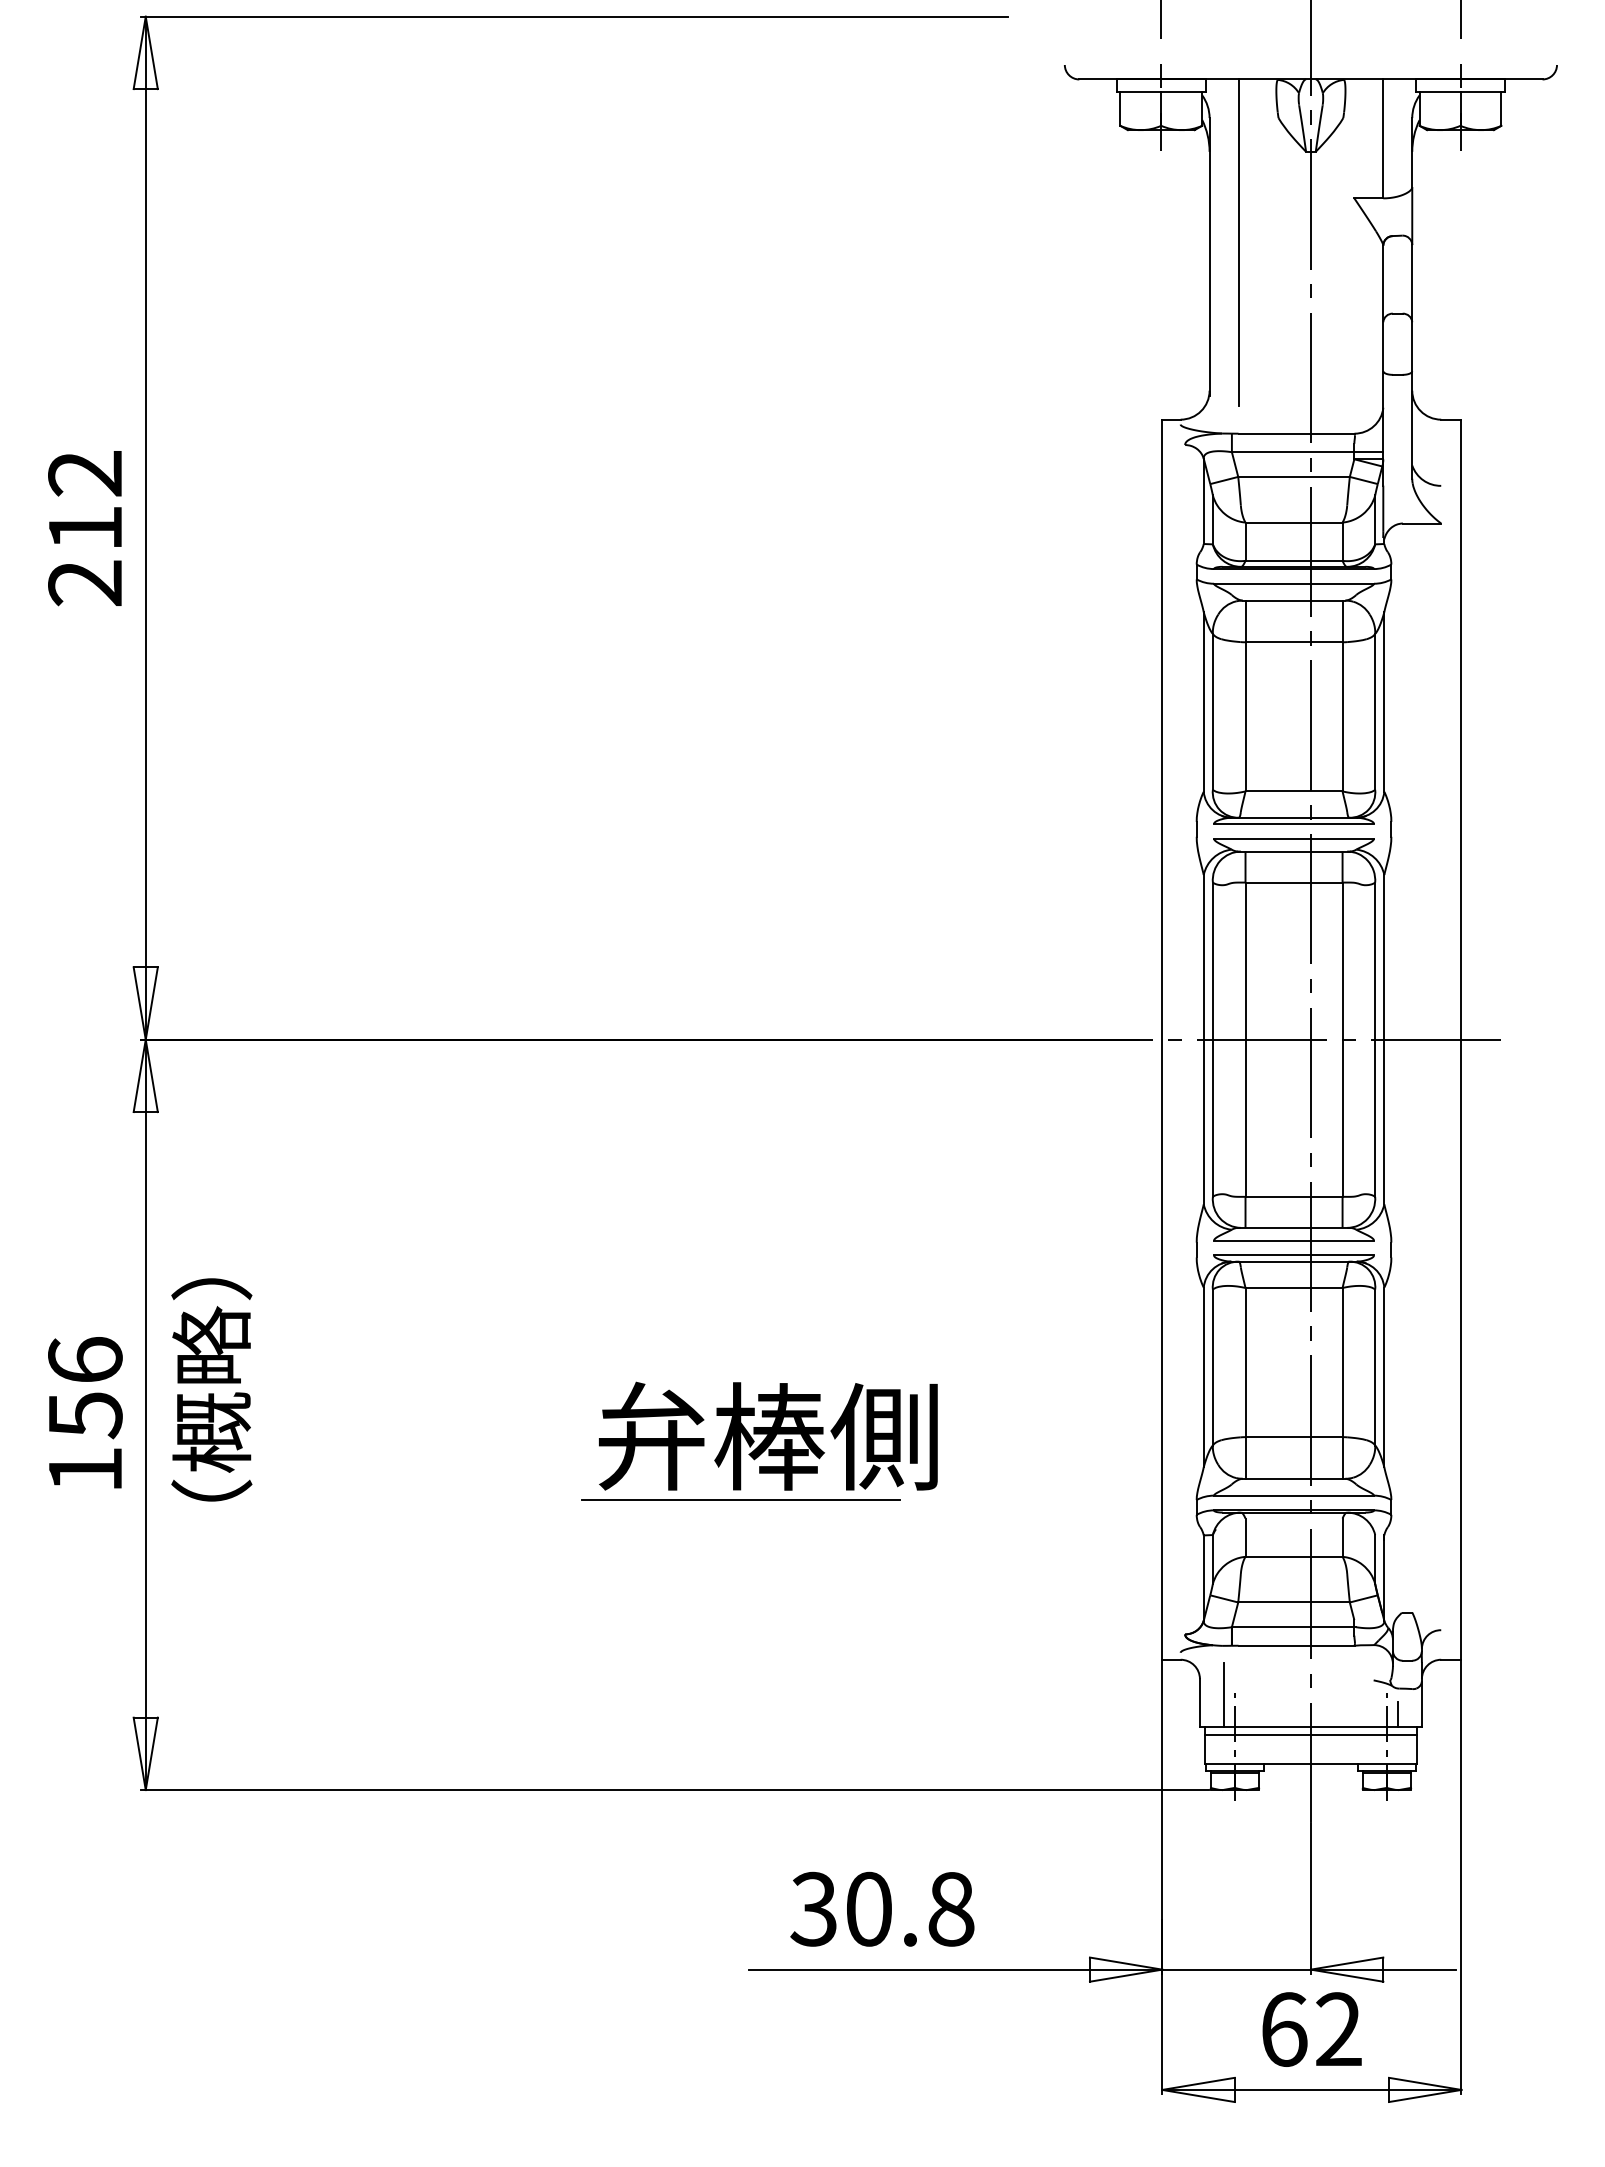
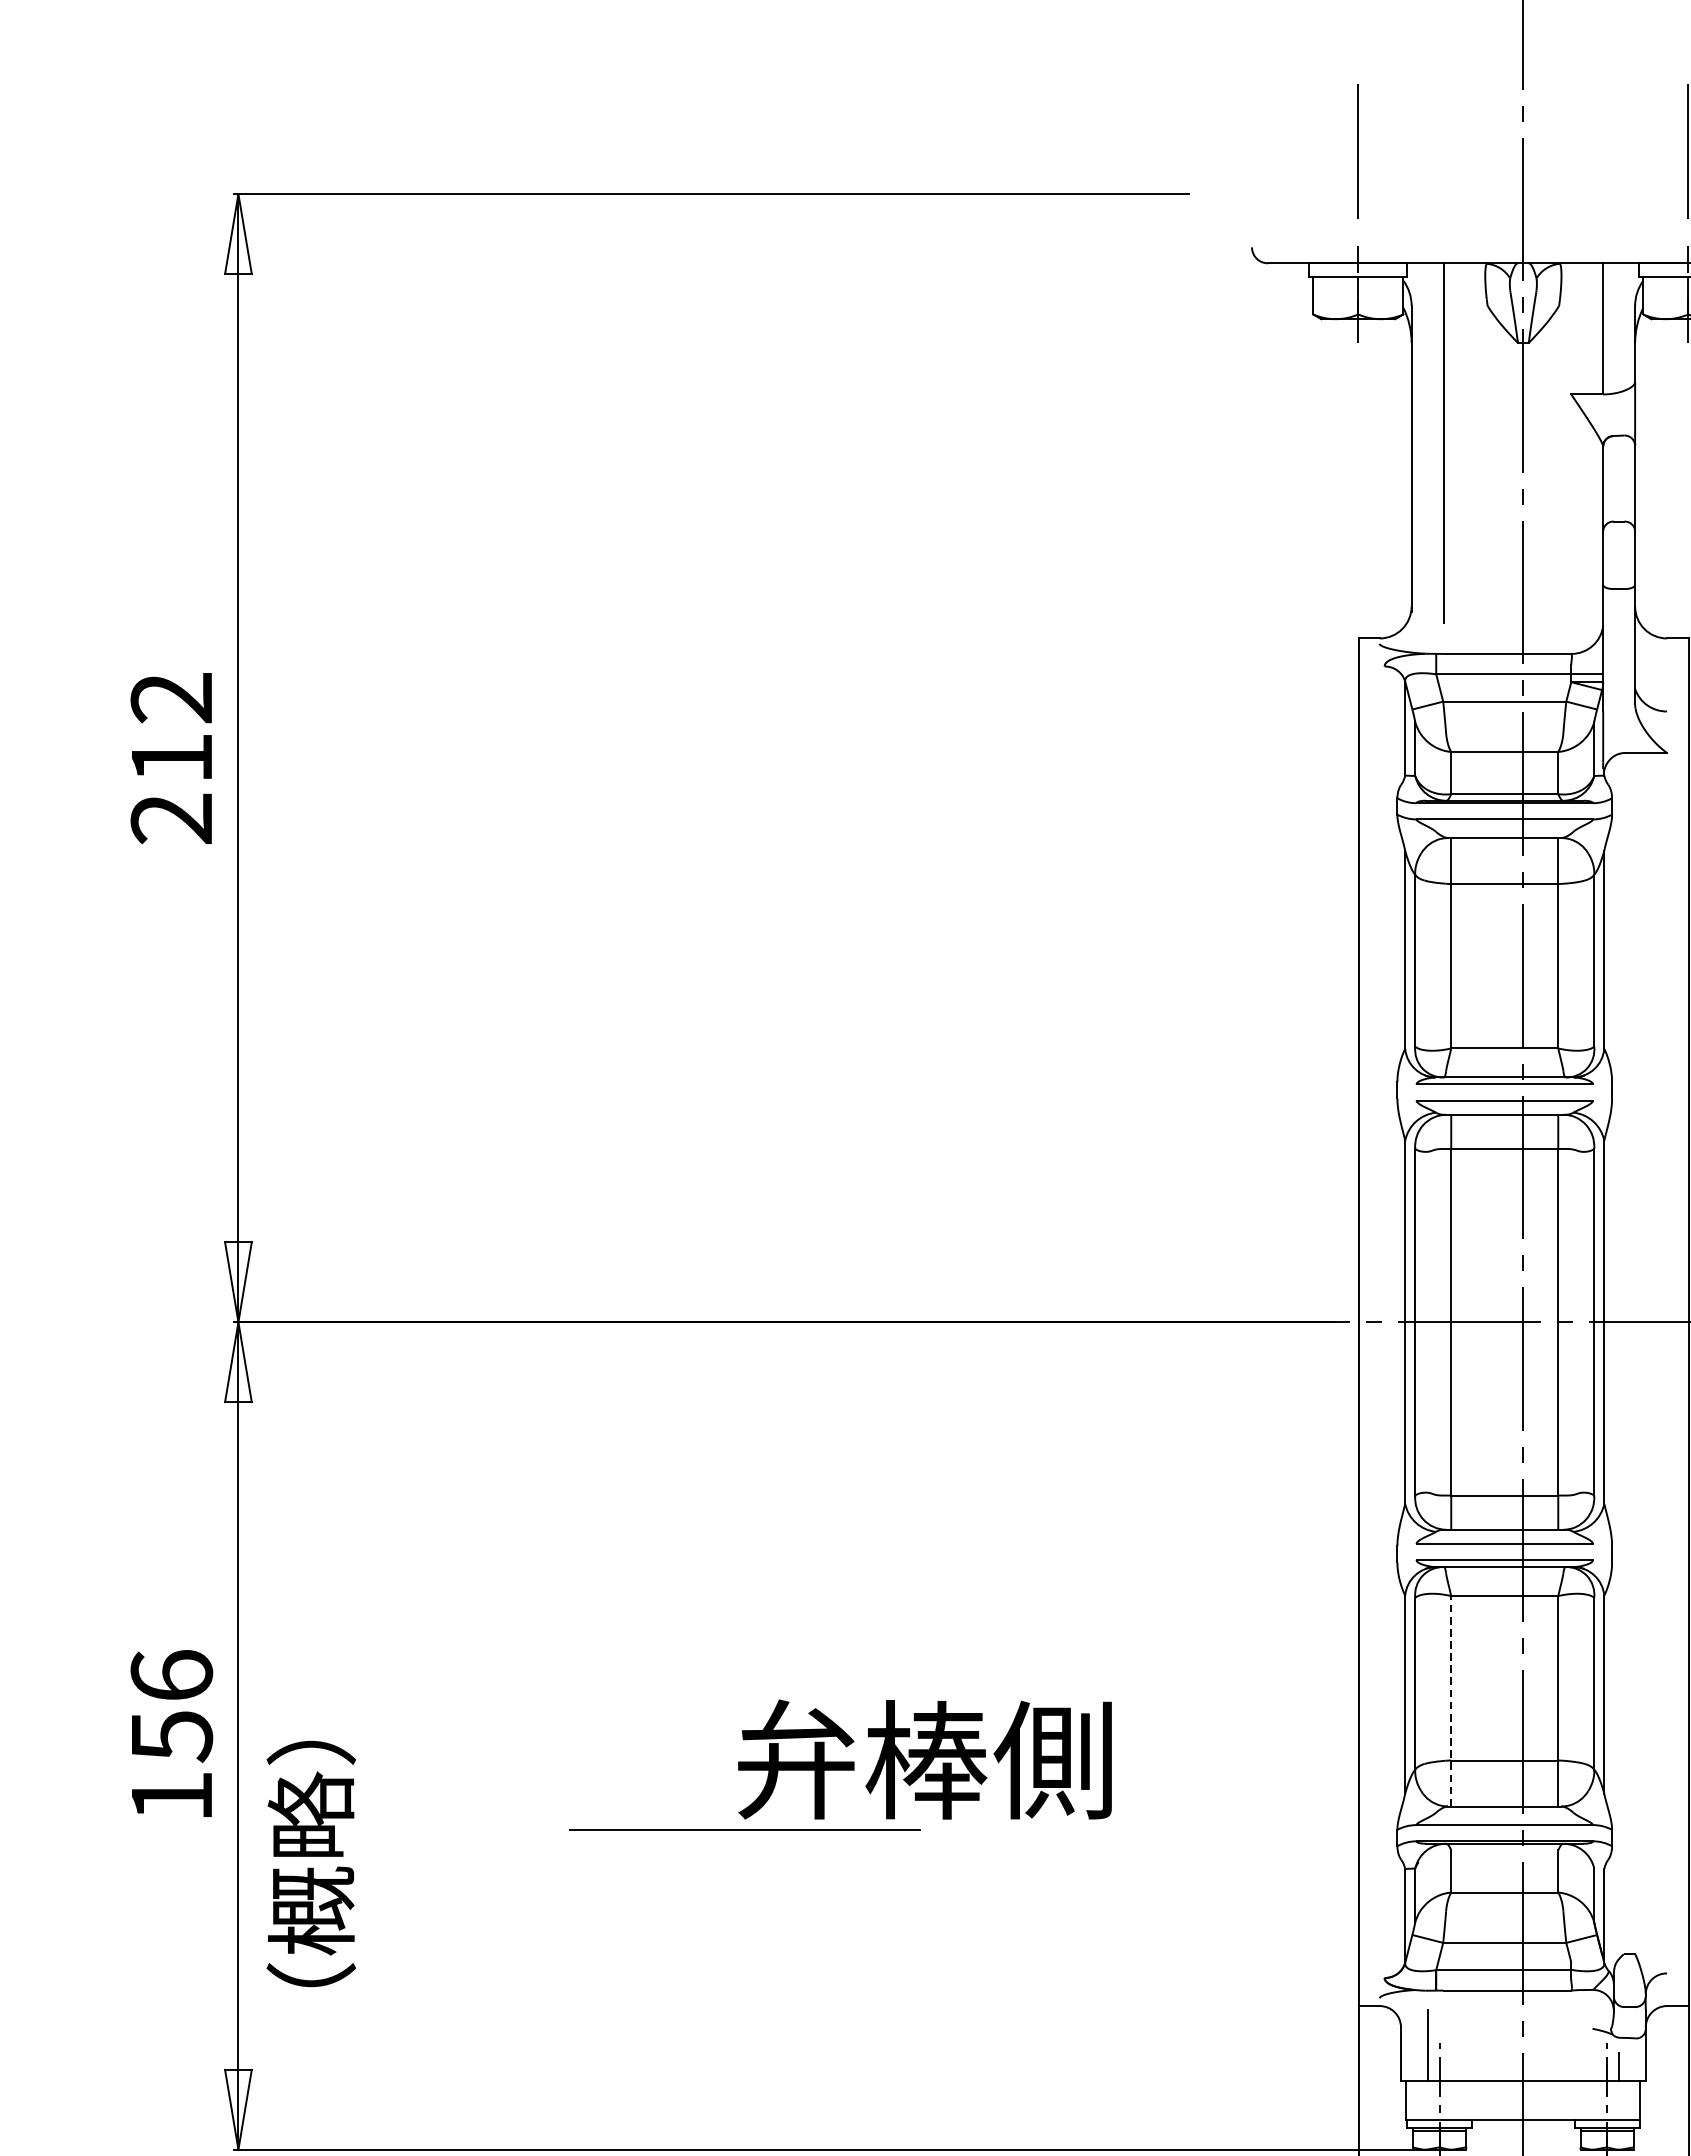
line: (1245, 1382) -> (1451, 1700), solid -> dashed
text: (211, 1389) -> (310, 1863), moved
line: (740, 1499) -> (744, 1829), moved
line: (1310, 1734) -> (1522, 2088), removed

